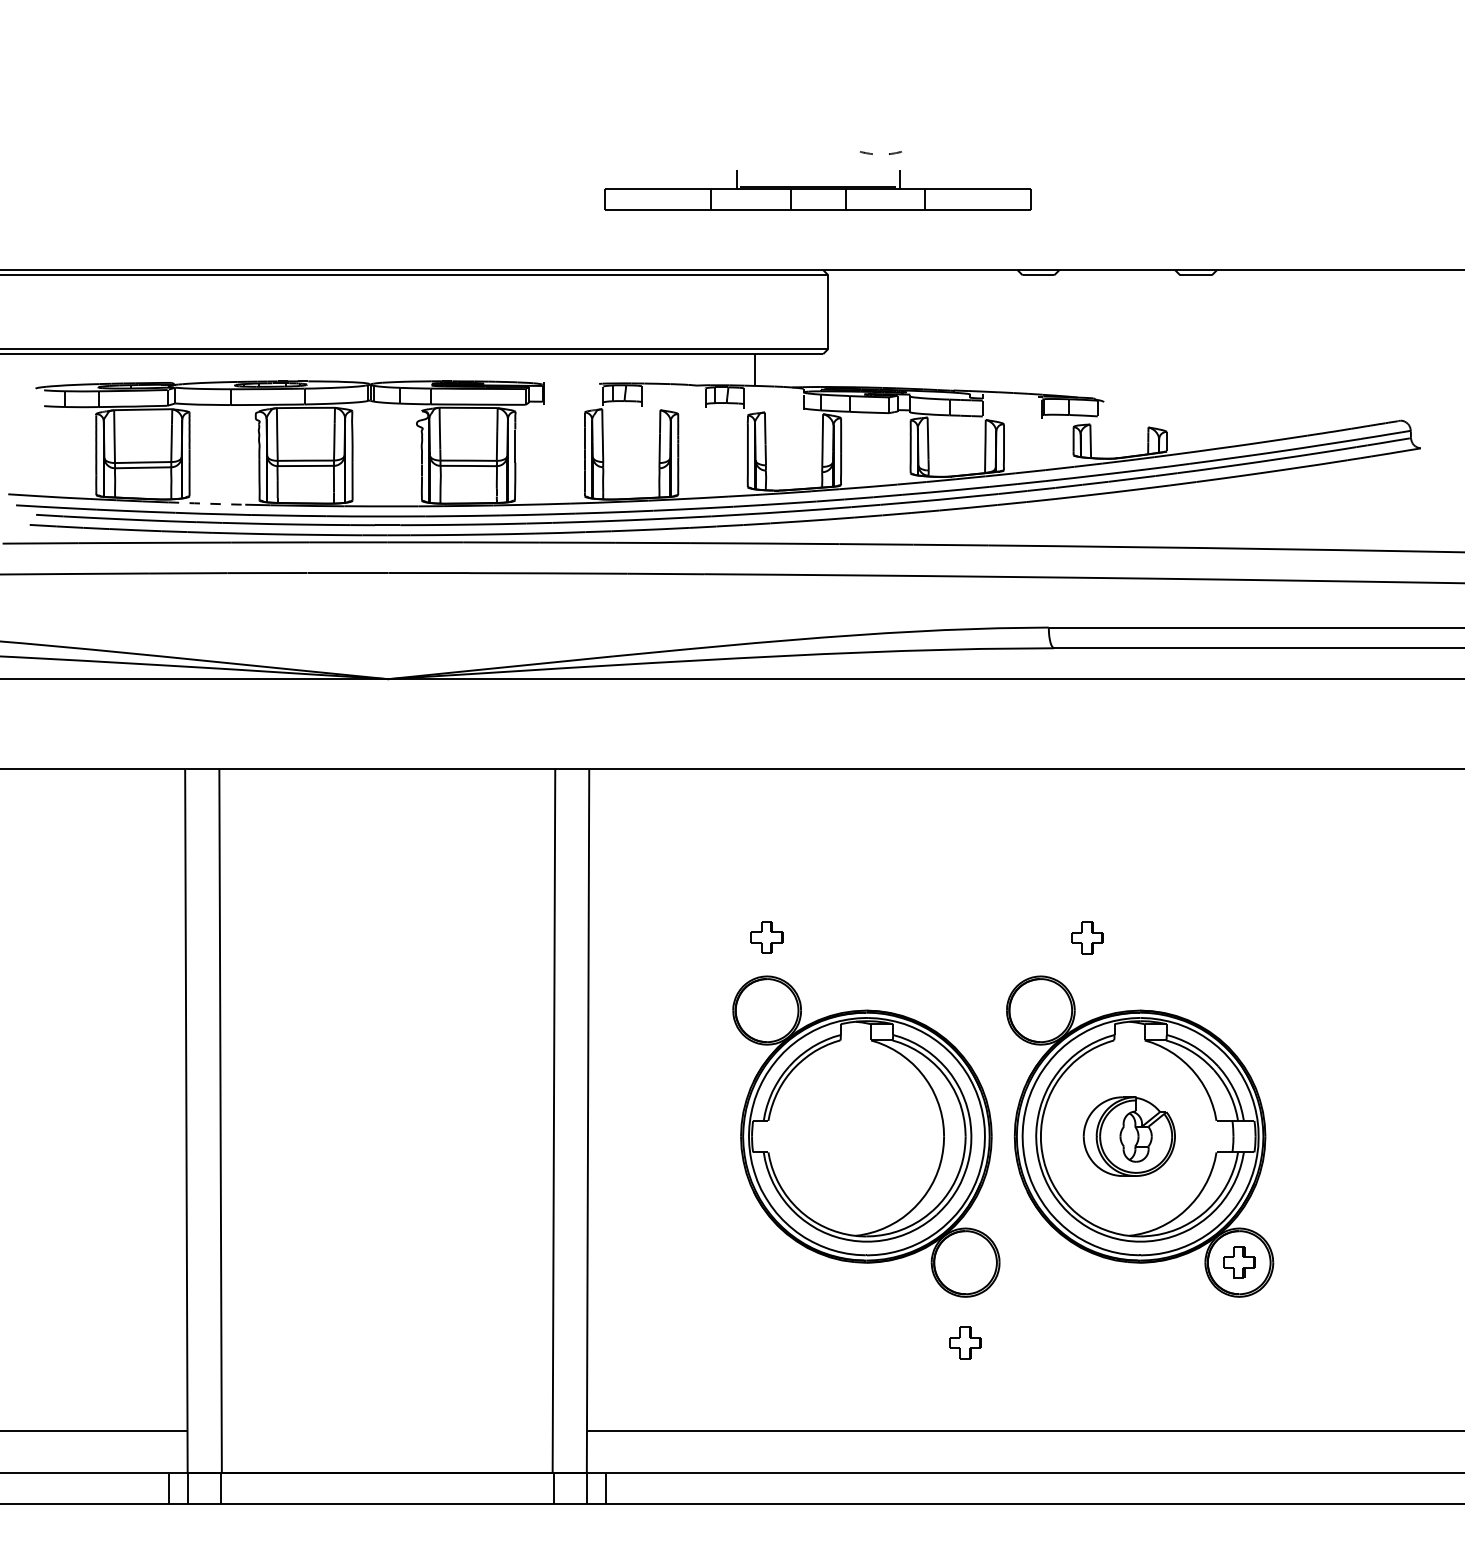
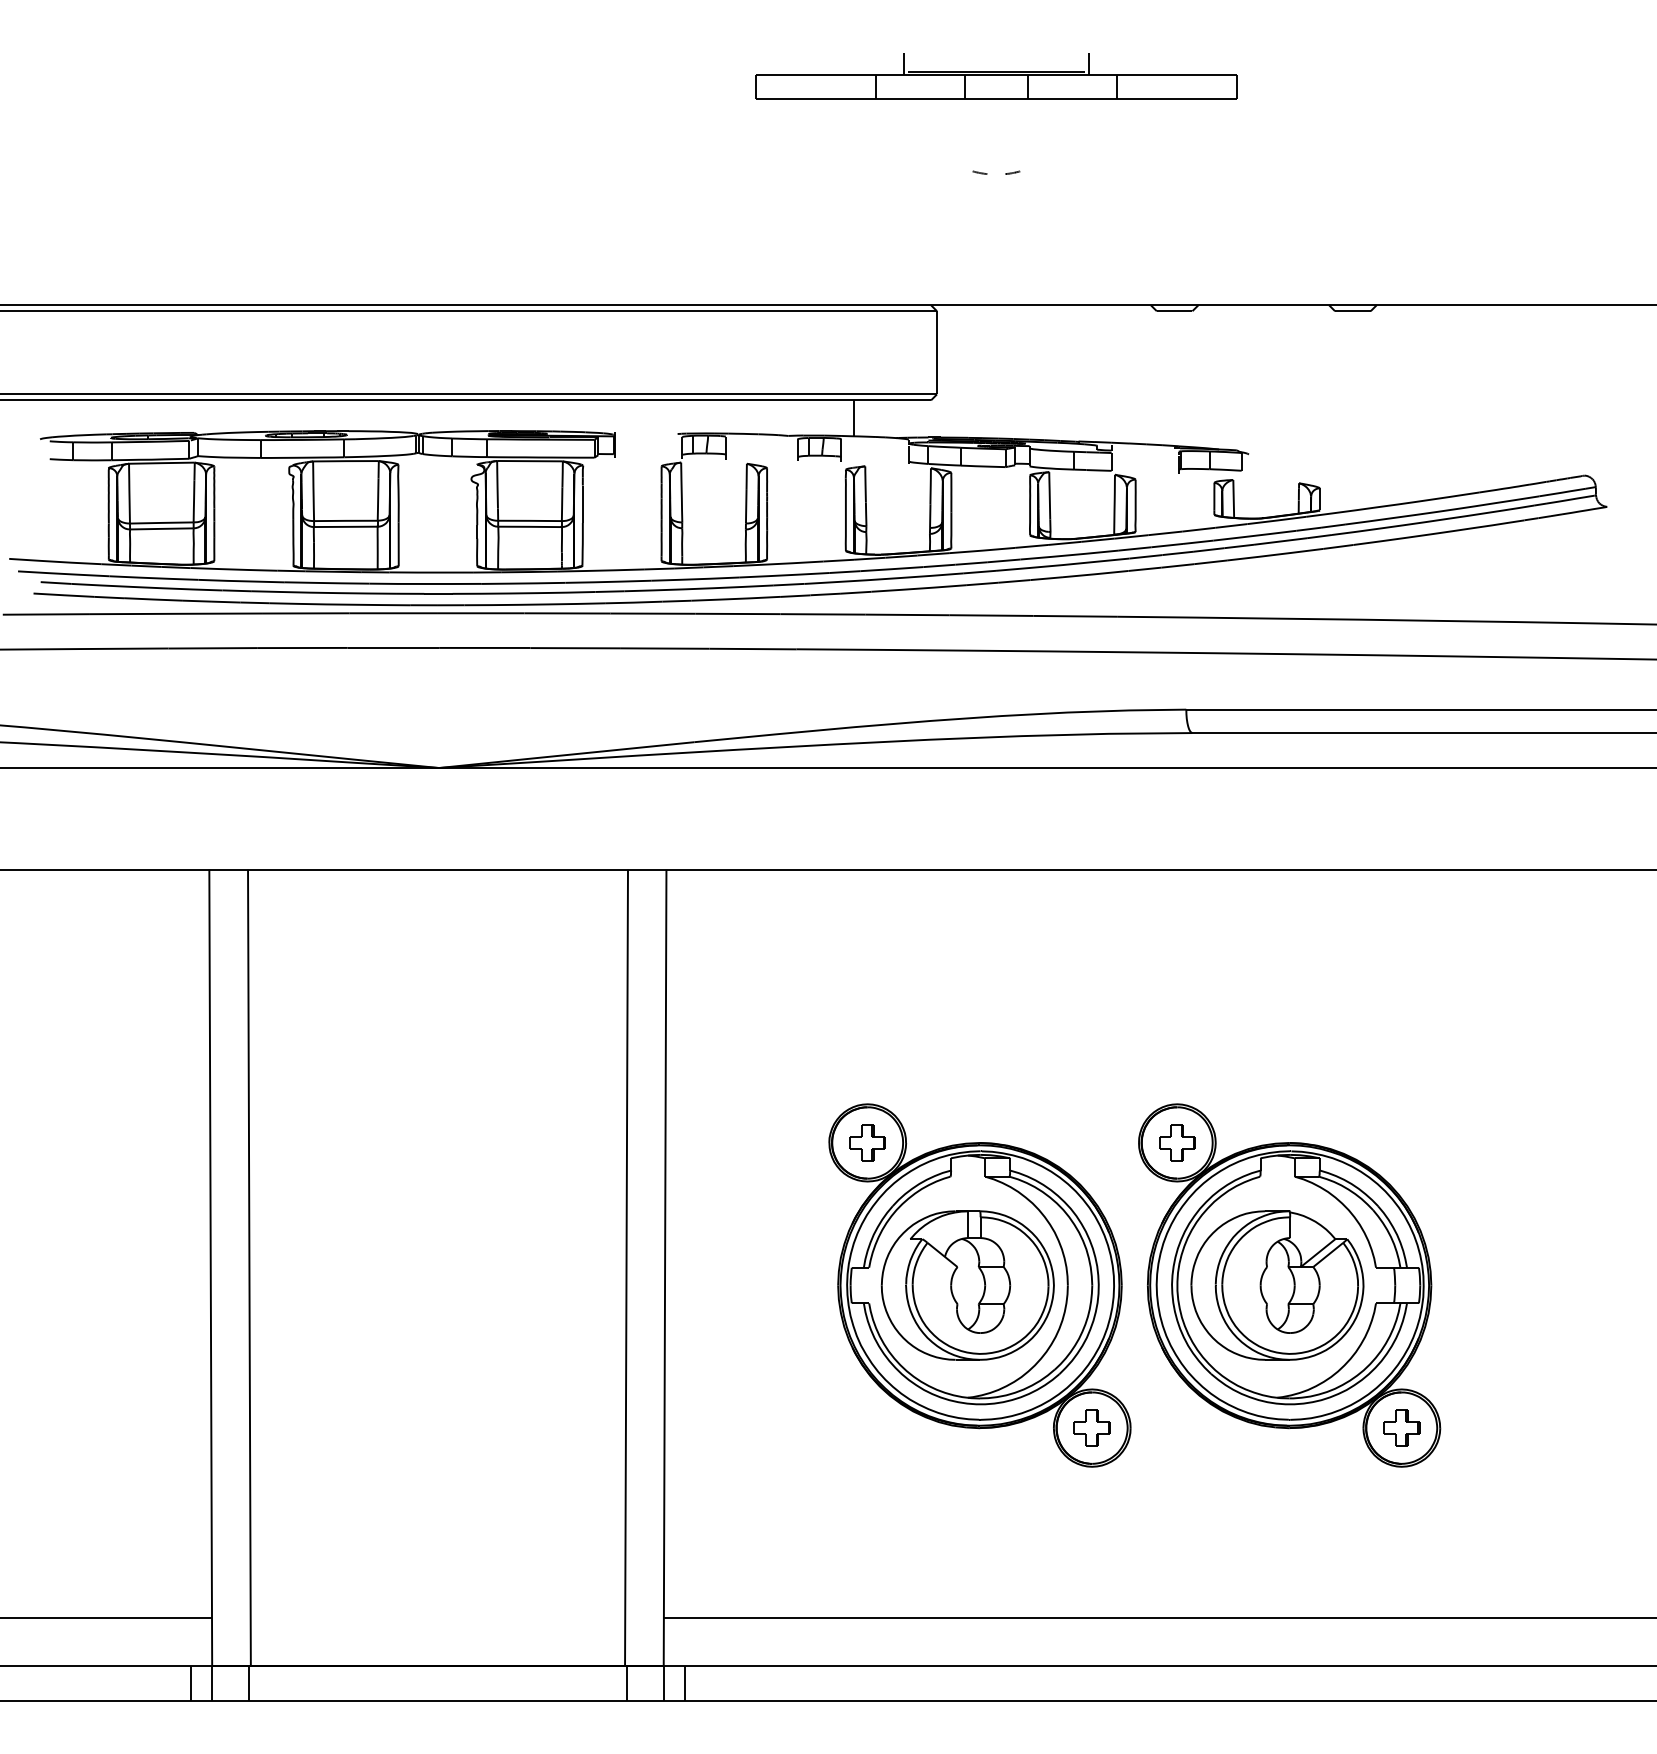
part: (818, 190) -> (996, 76), moved
line: (206, 503) -> (233, 569), dashed -> solid
part: (766, 936) -> (867, 1142), moved
part: (1087, 937) -> (1177, 1142), moved
part: (855, 1136) -> (967, 1285), added
part: (1129, 1136) -> (1277, 1285), size x1.67
part: (964, 1342) -> (1091, 1427), moved

